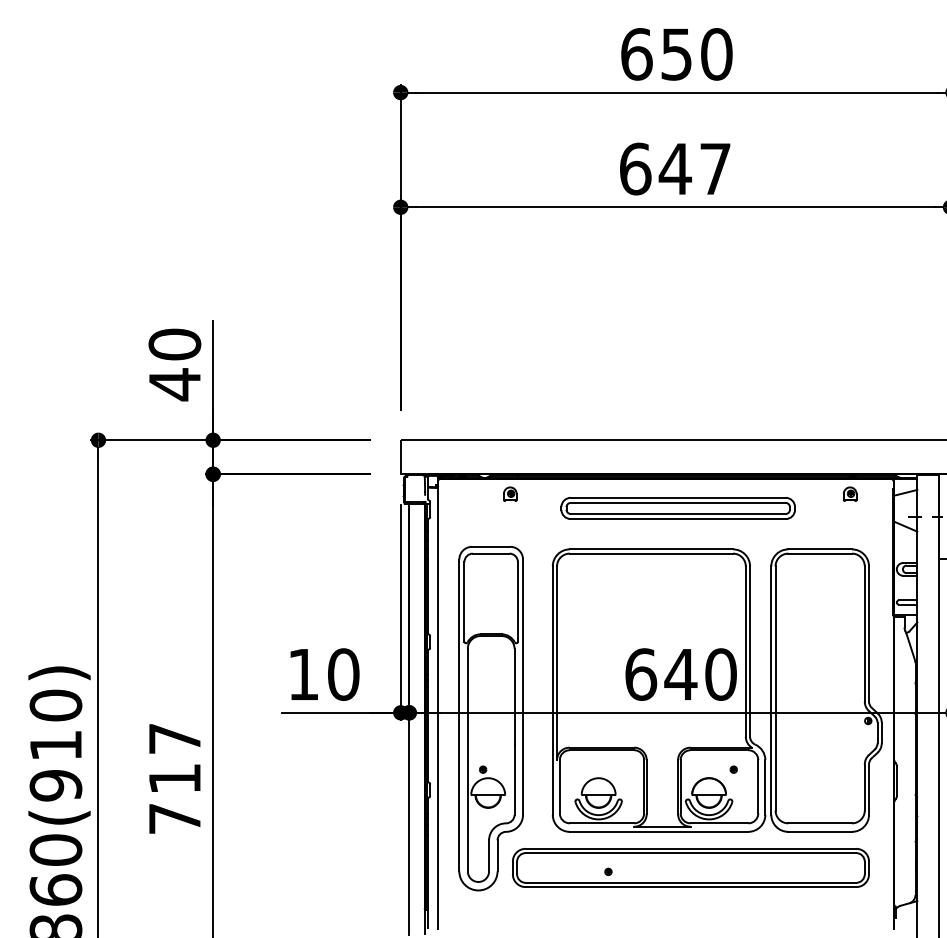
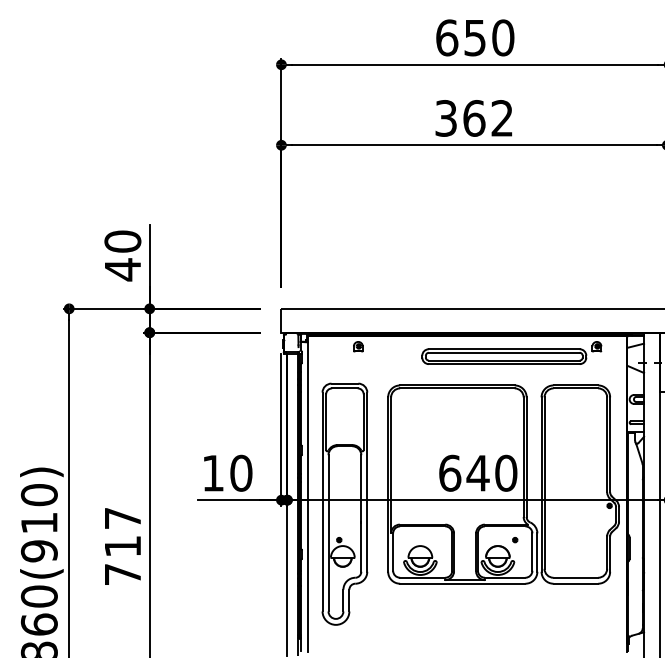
text: (675, 168) -> (474, 118), 647 -> 362
part: (677, 508) -> (503, 356), moved
part: (690, 867) -> (484, 608), removed

